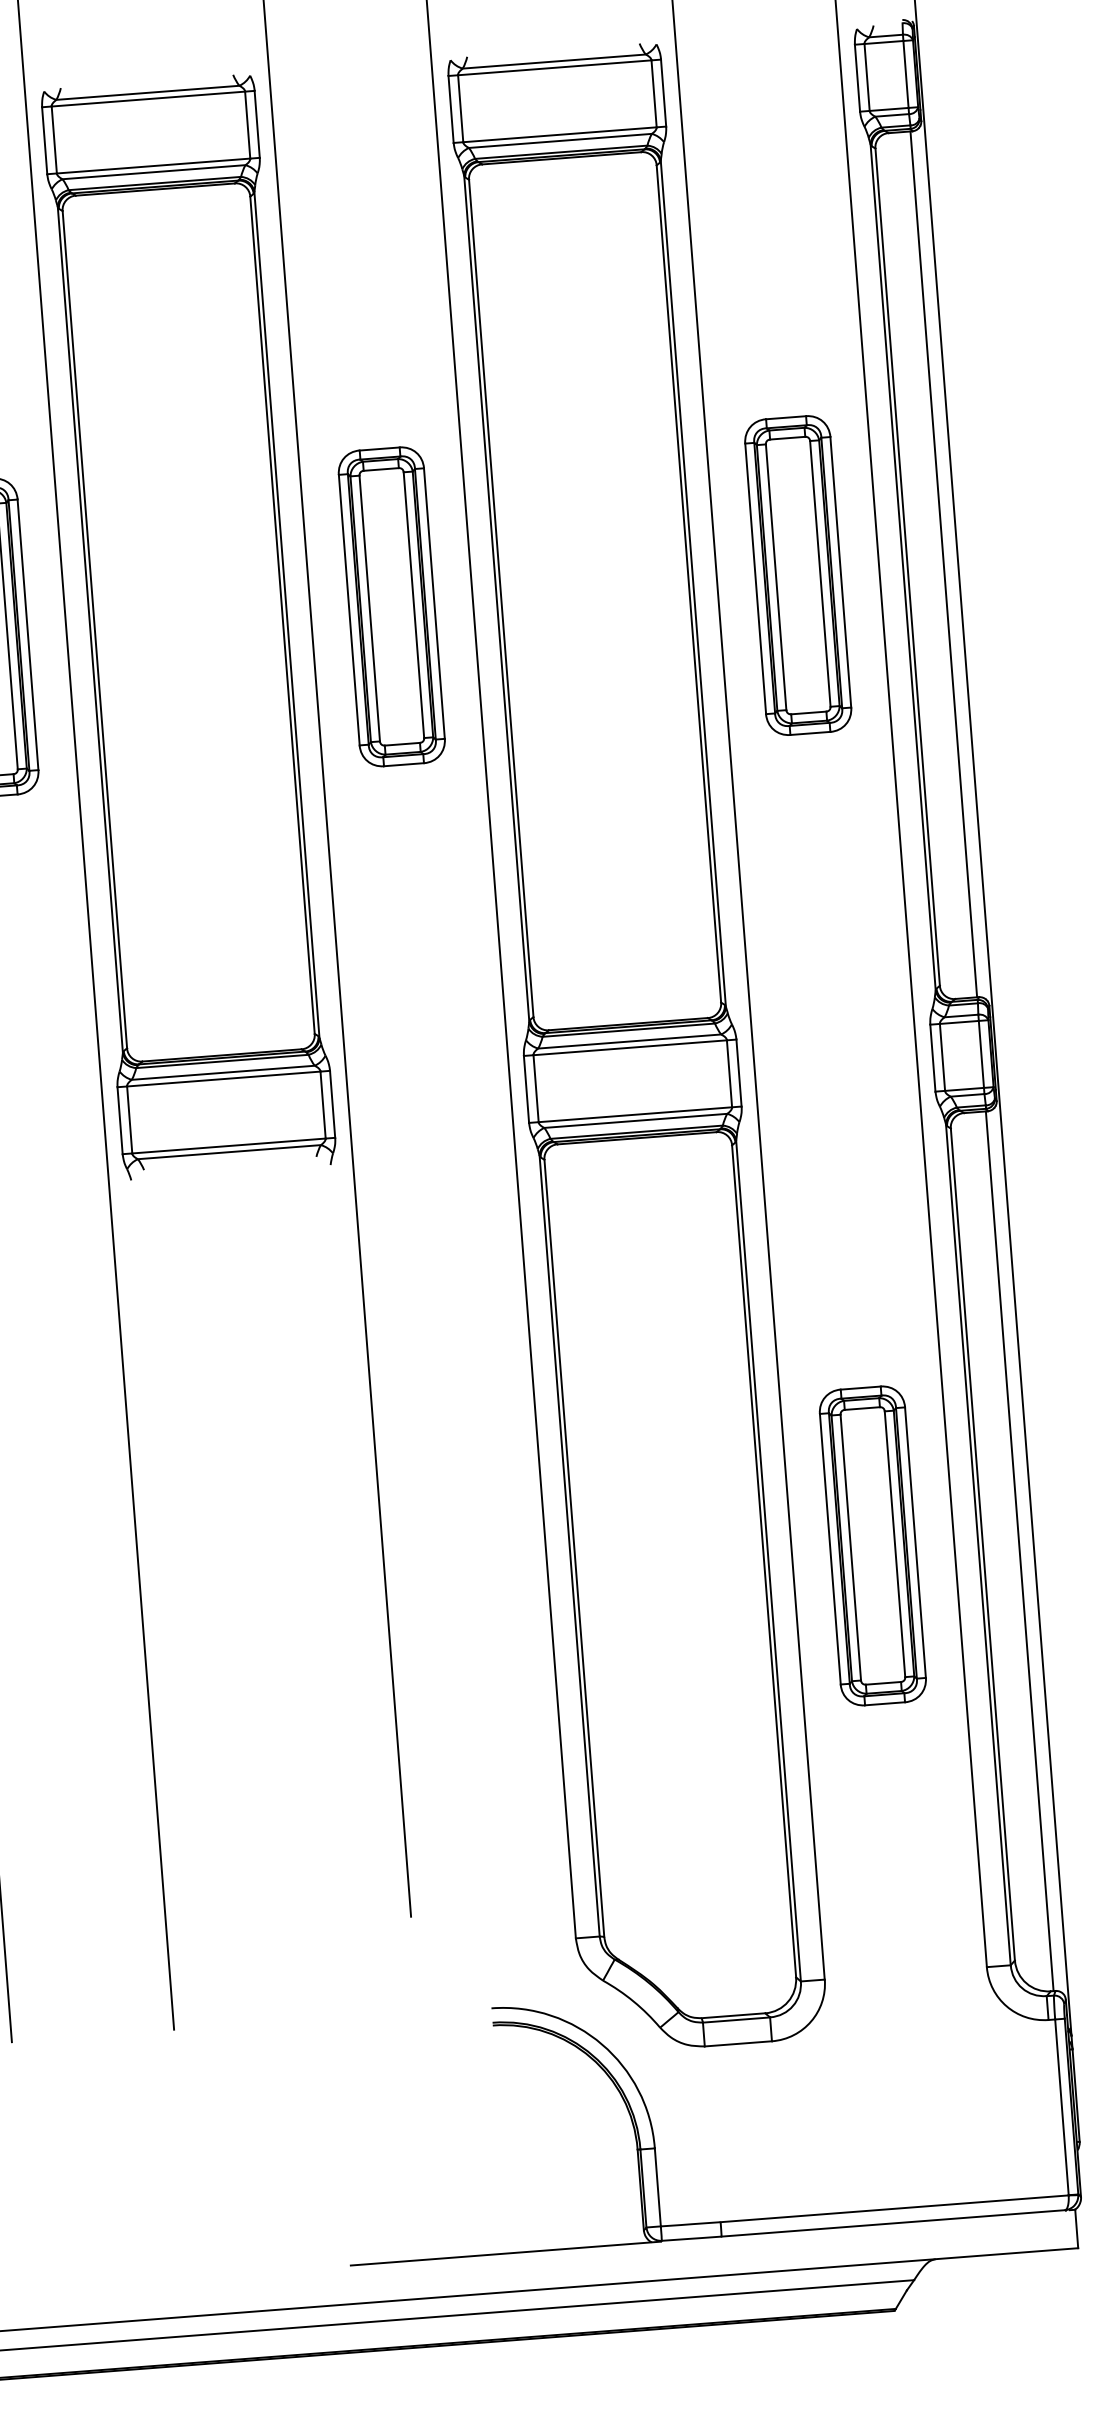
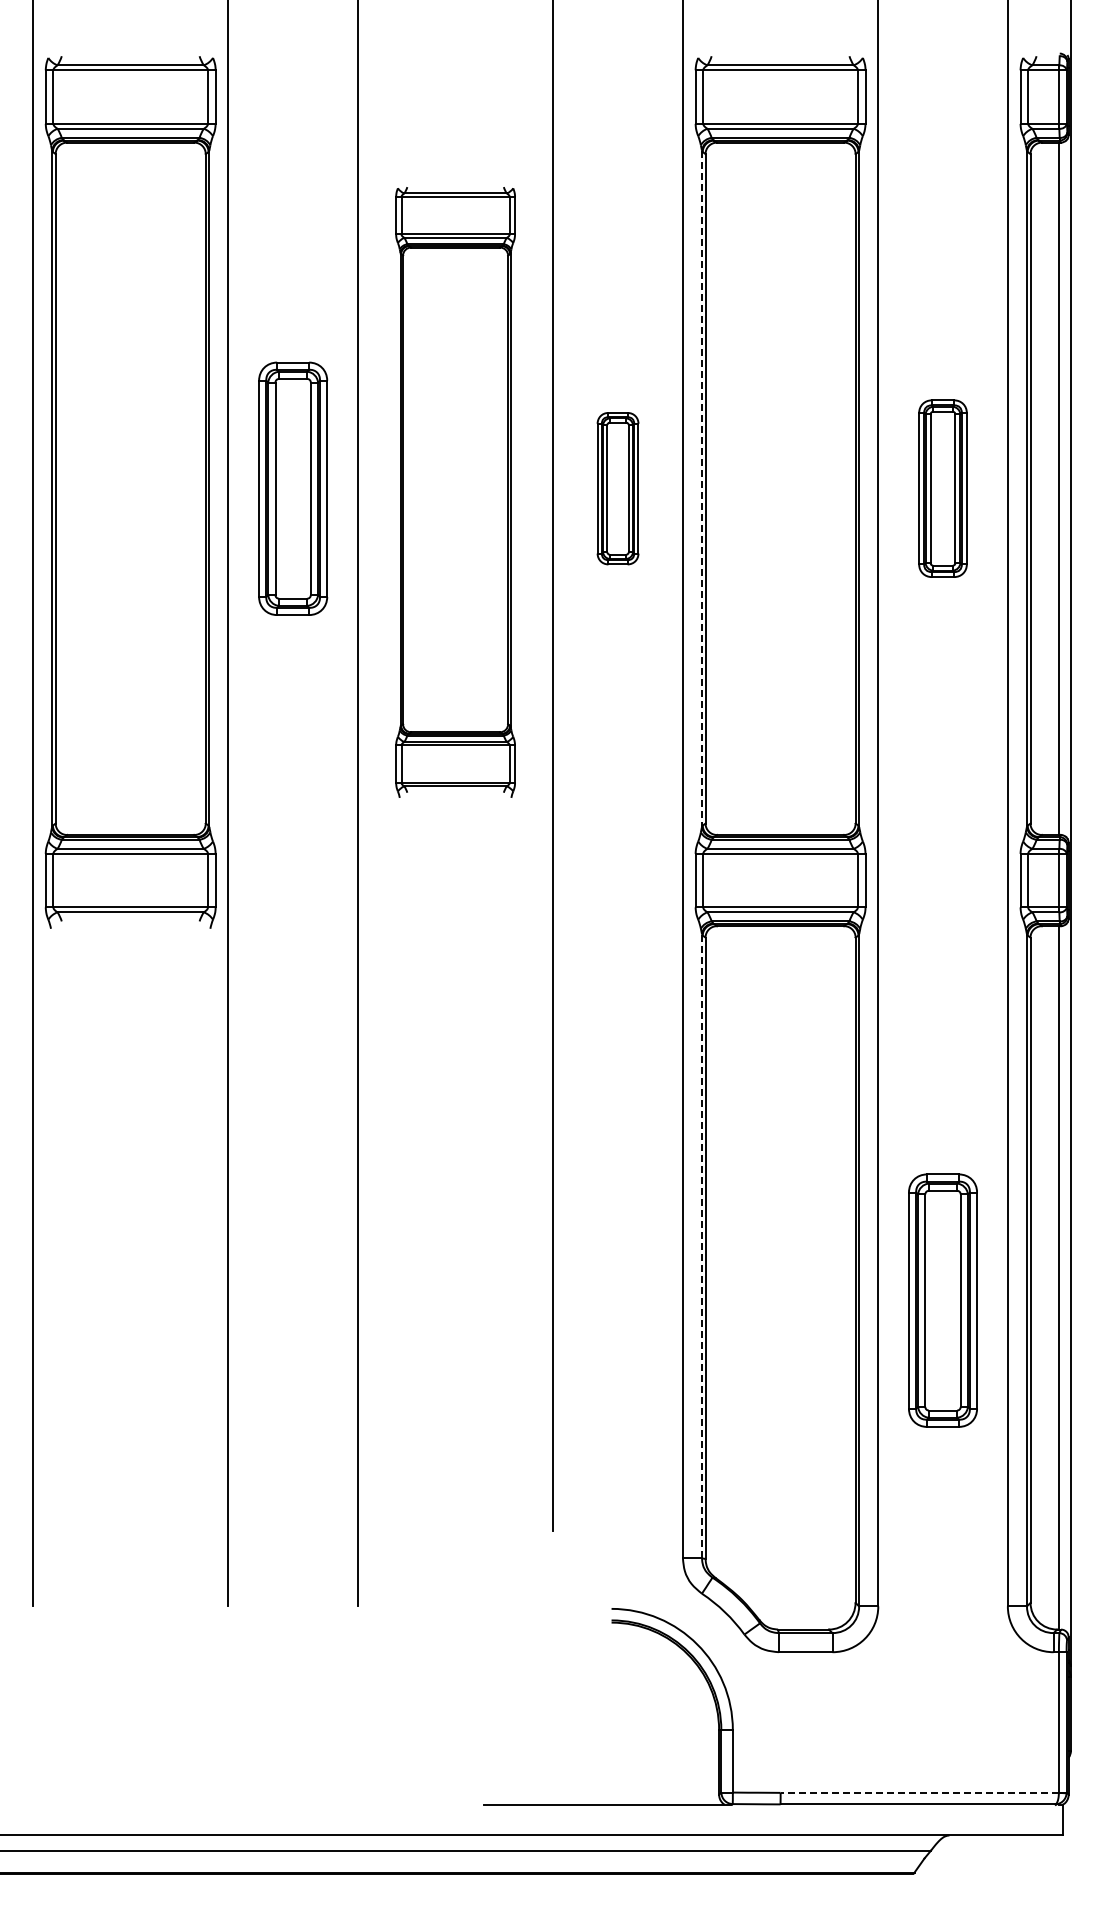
part: (797, 575) -> (942, 488), size x0.7
line: (496, 599) -> (701, 489), solid -> dashed
part: (391, 606) -> (617, 488), size x0.6
part: (188, 627) -> (455, 492), size x0.7
line: (568, 1545) -> (701, 1245), solid -> dashed
part: (872, 1545) -> (942, 1300), moved
line: (894, 2208) -> (919, 1792), solid -> dashed

